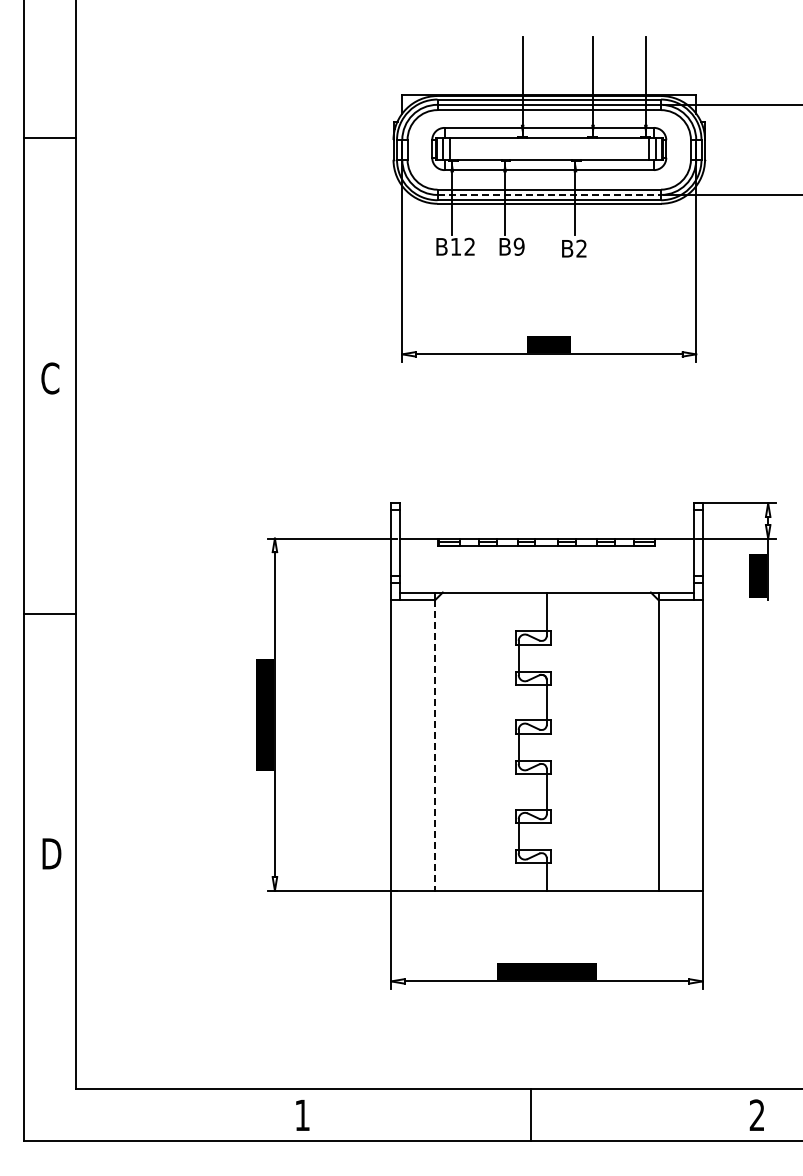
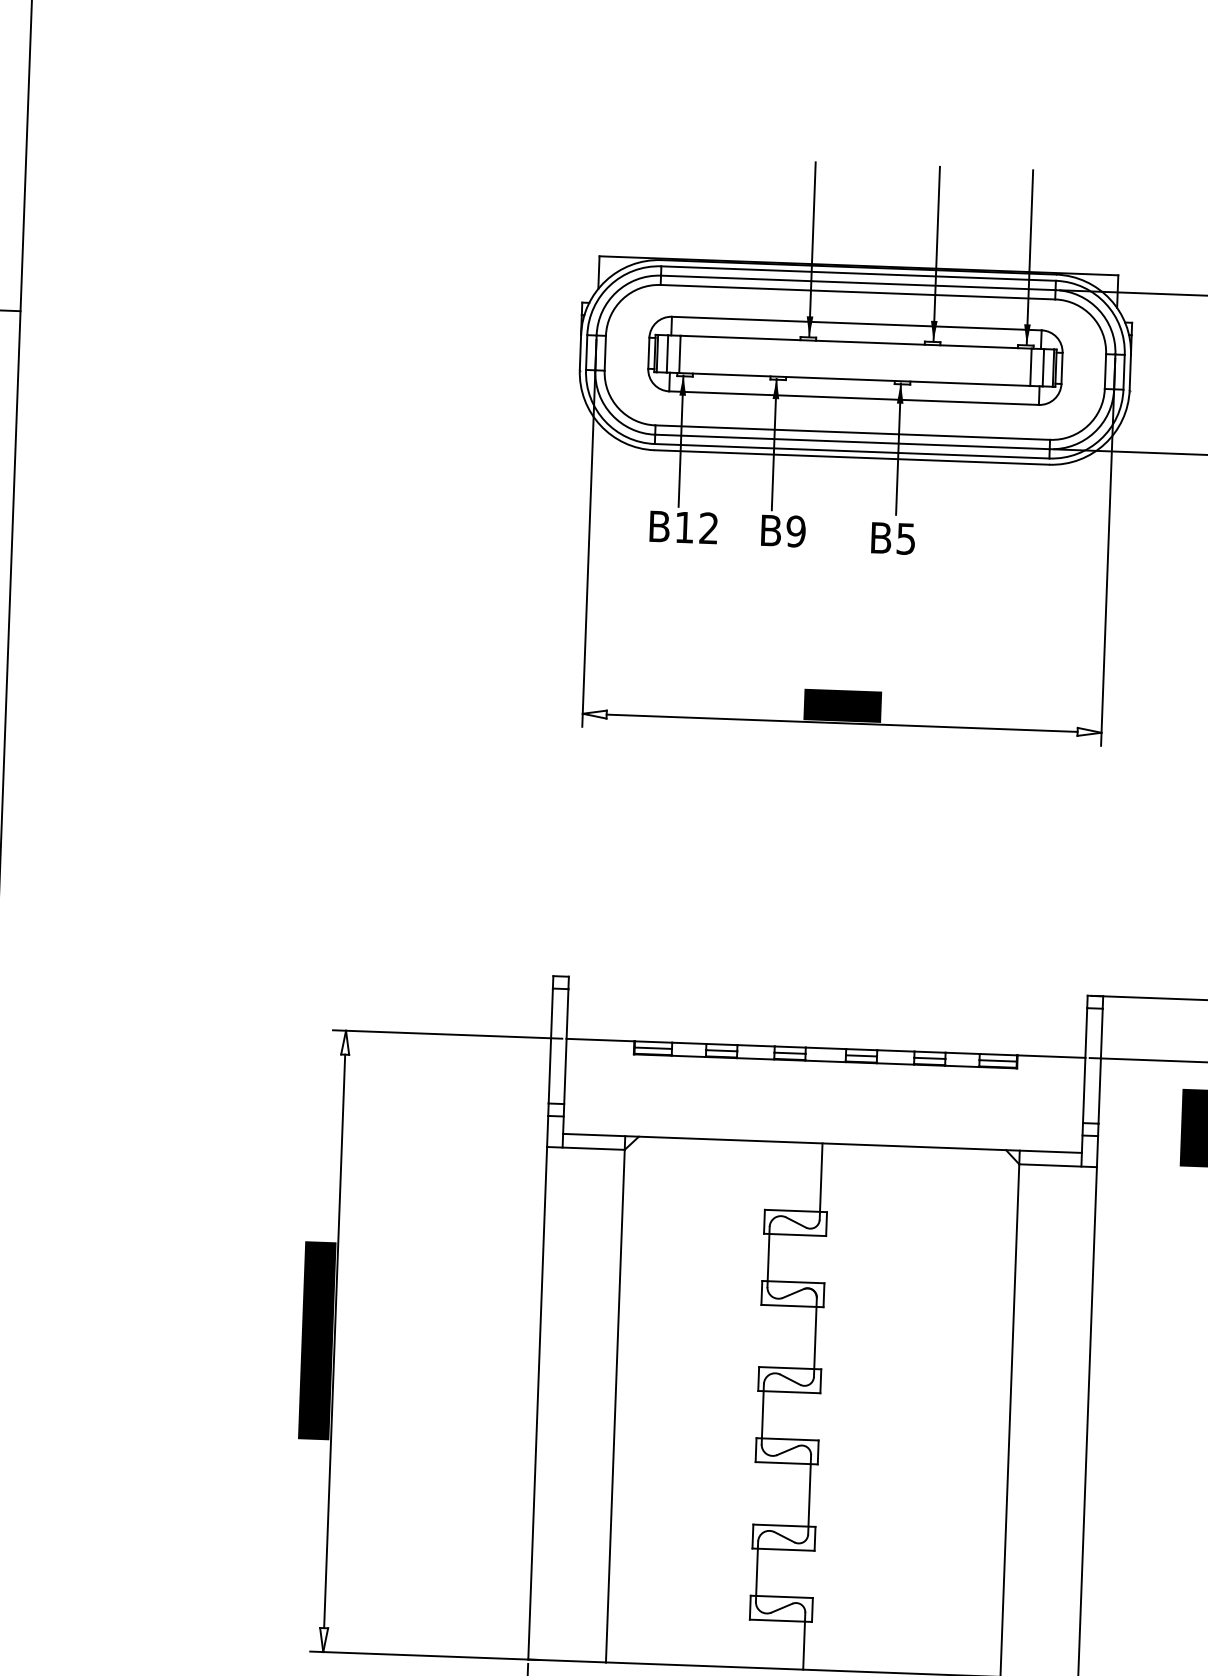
line: (549, 194) -> (852, 441), dashed -> solid
text: (581, 248) -> (905, 538), B2 -> B5
line: (435, 745) -> (616, 1406), dashed -> solid

